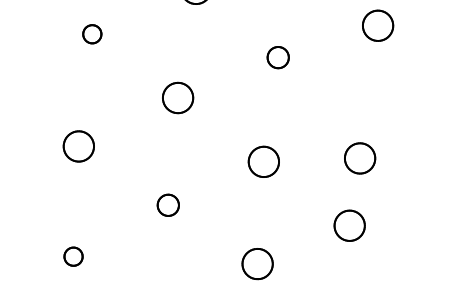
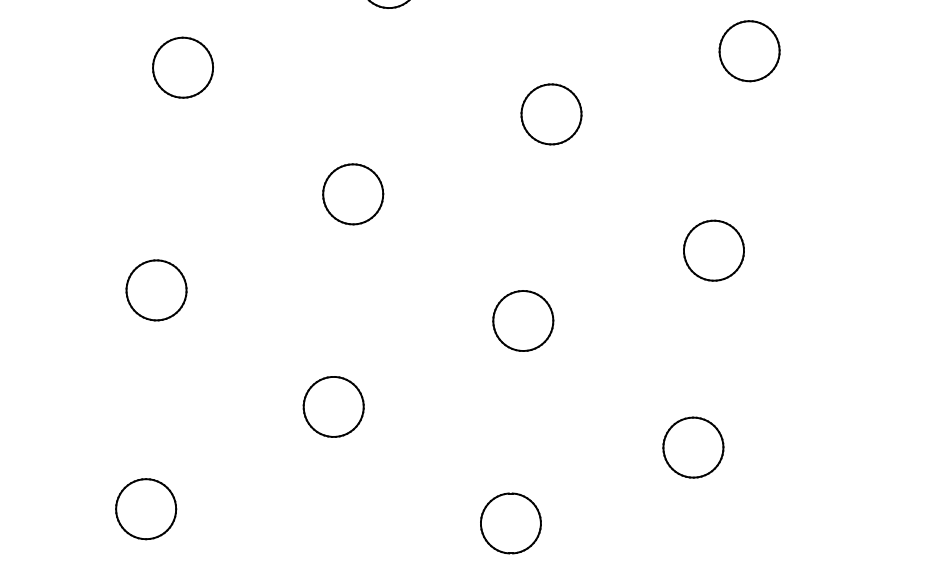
part: (92, 34) -> (183, 68), size x1.67
part: (278, 57) -> (552, 114), size x1.43
part: (360, 158) -> (714, 250), moved
part: (168, 205) -> (334, 407), size x1.43
part: (73, 256) -> (145, 508), size x1.67

